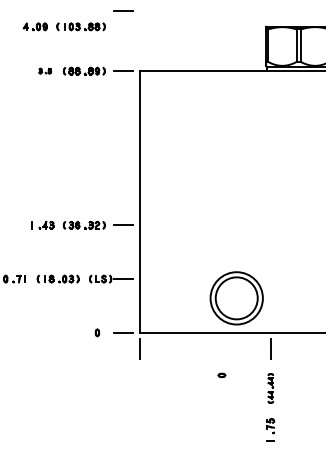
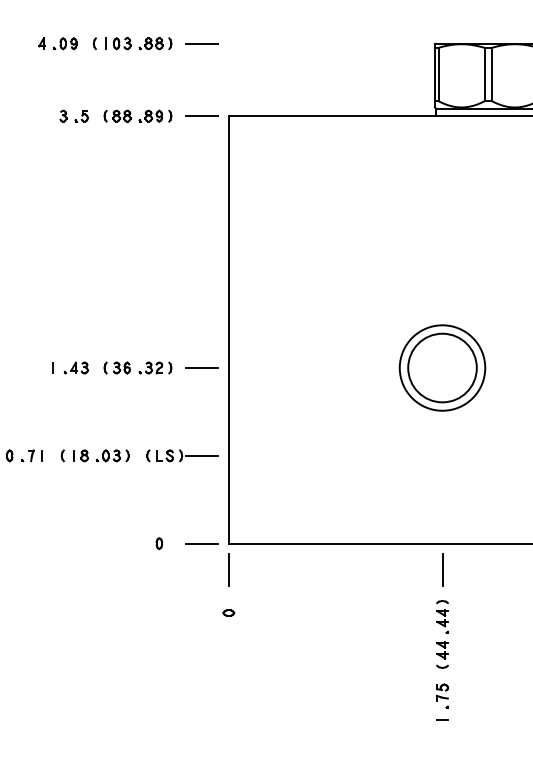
line: (123, 10) -> (201, 43), moved
part: (44, 70) -> (72, 115), size x1.43
part: (236, 298) -> (442, 368), moved
part: (221, 374) -> (228, 611), moved
part: (270, 388) -> (442, 634), size x1.43

